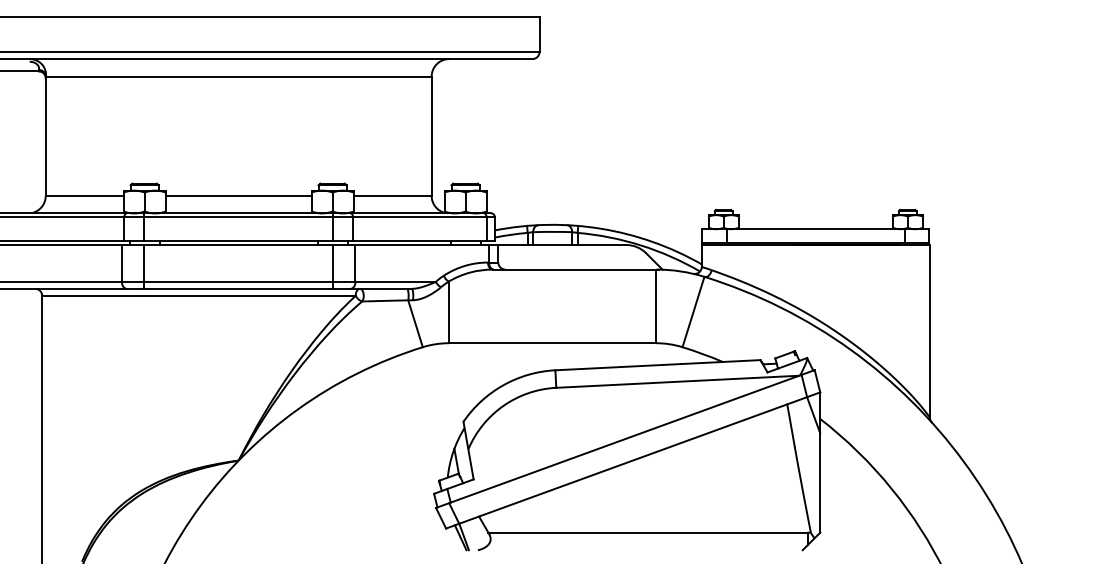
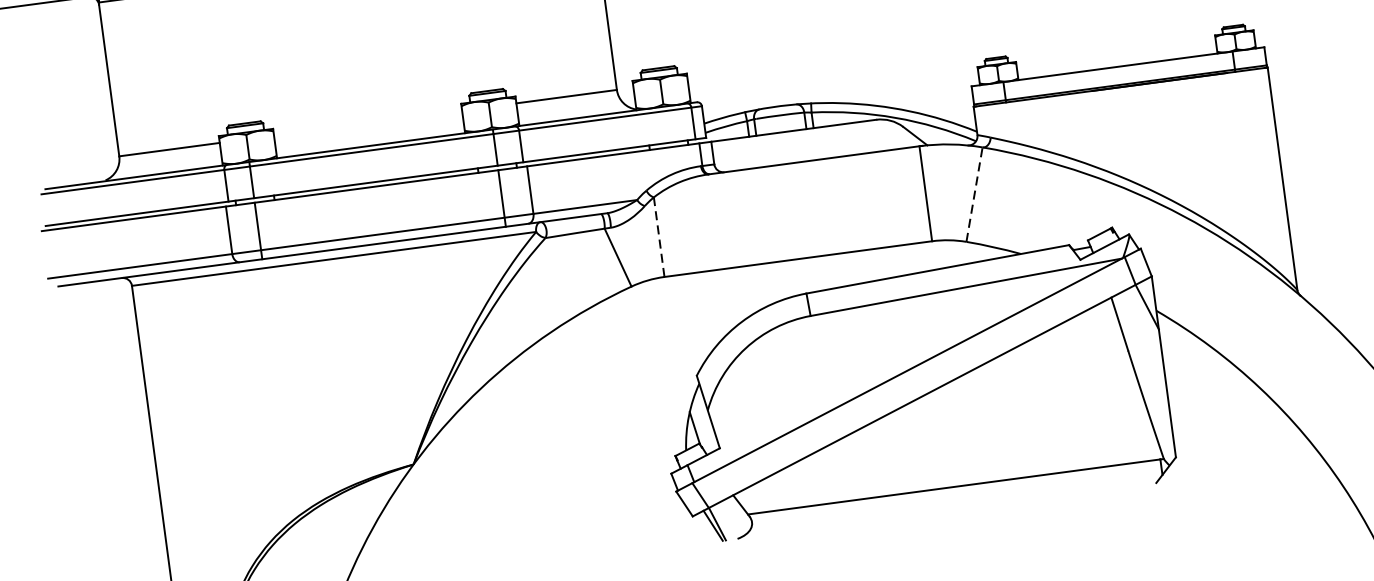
line: (238, 195) -> (367, 122), removed
line: (448, 312) -> (658, 237), solid -> dashed
line: (693, 312) -> (974, 195), solid -> dashed

